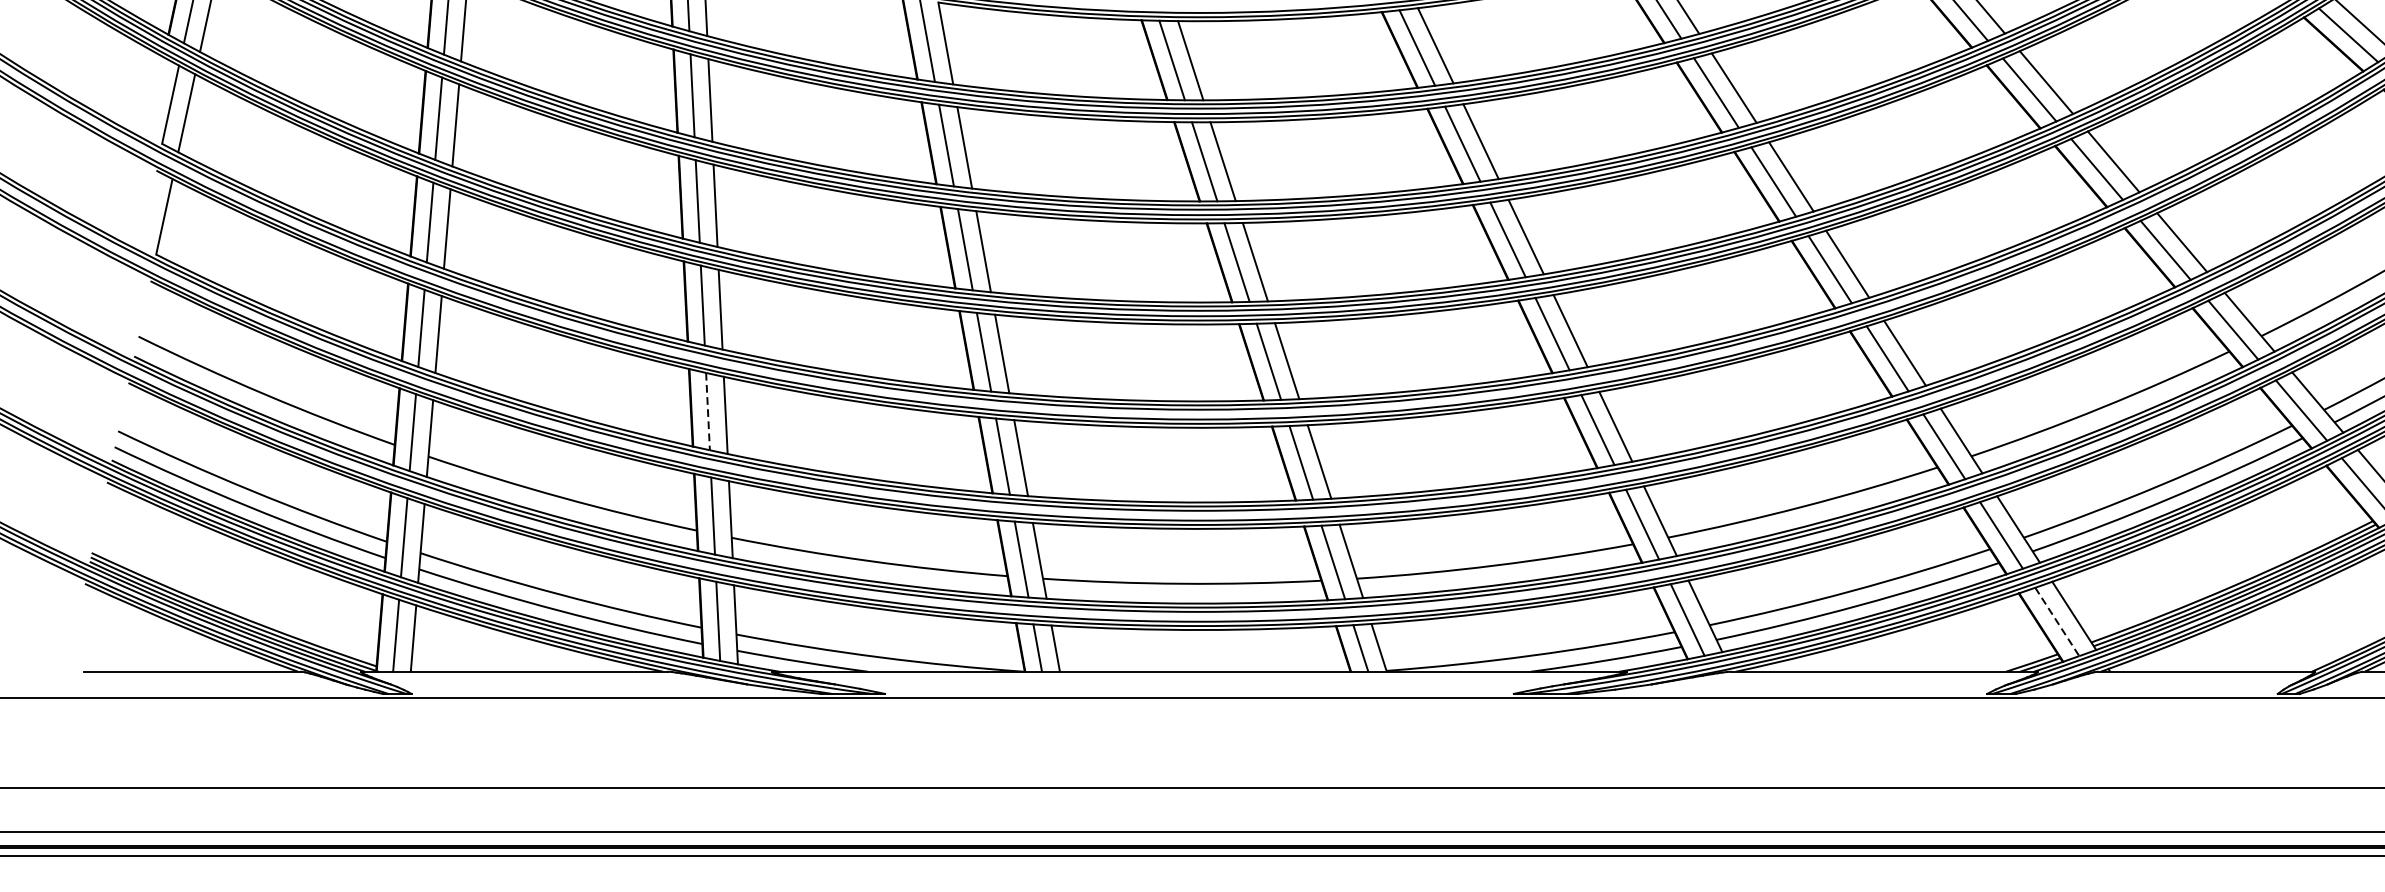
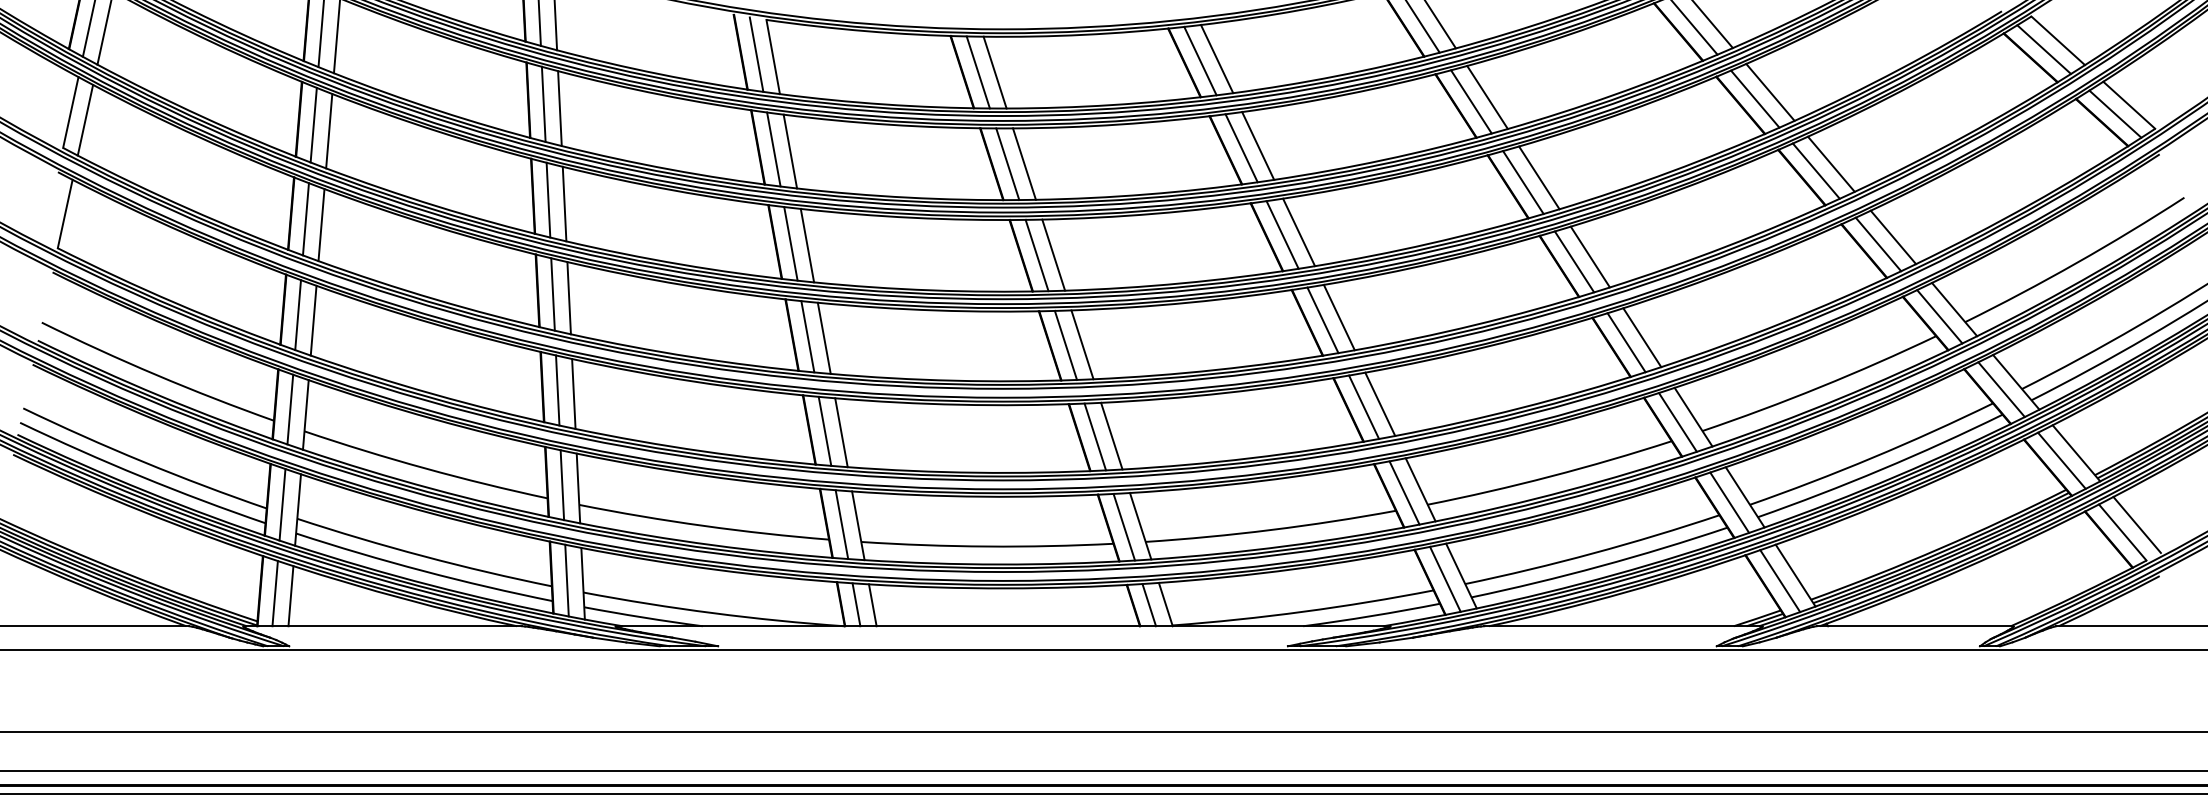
line: (707, 411) -> (557, 390), dashed -> solid
line: (2057, 622) -> (1780, 581), dashed -> solid

